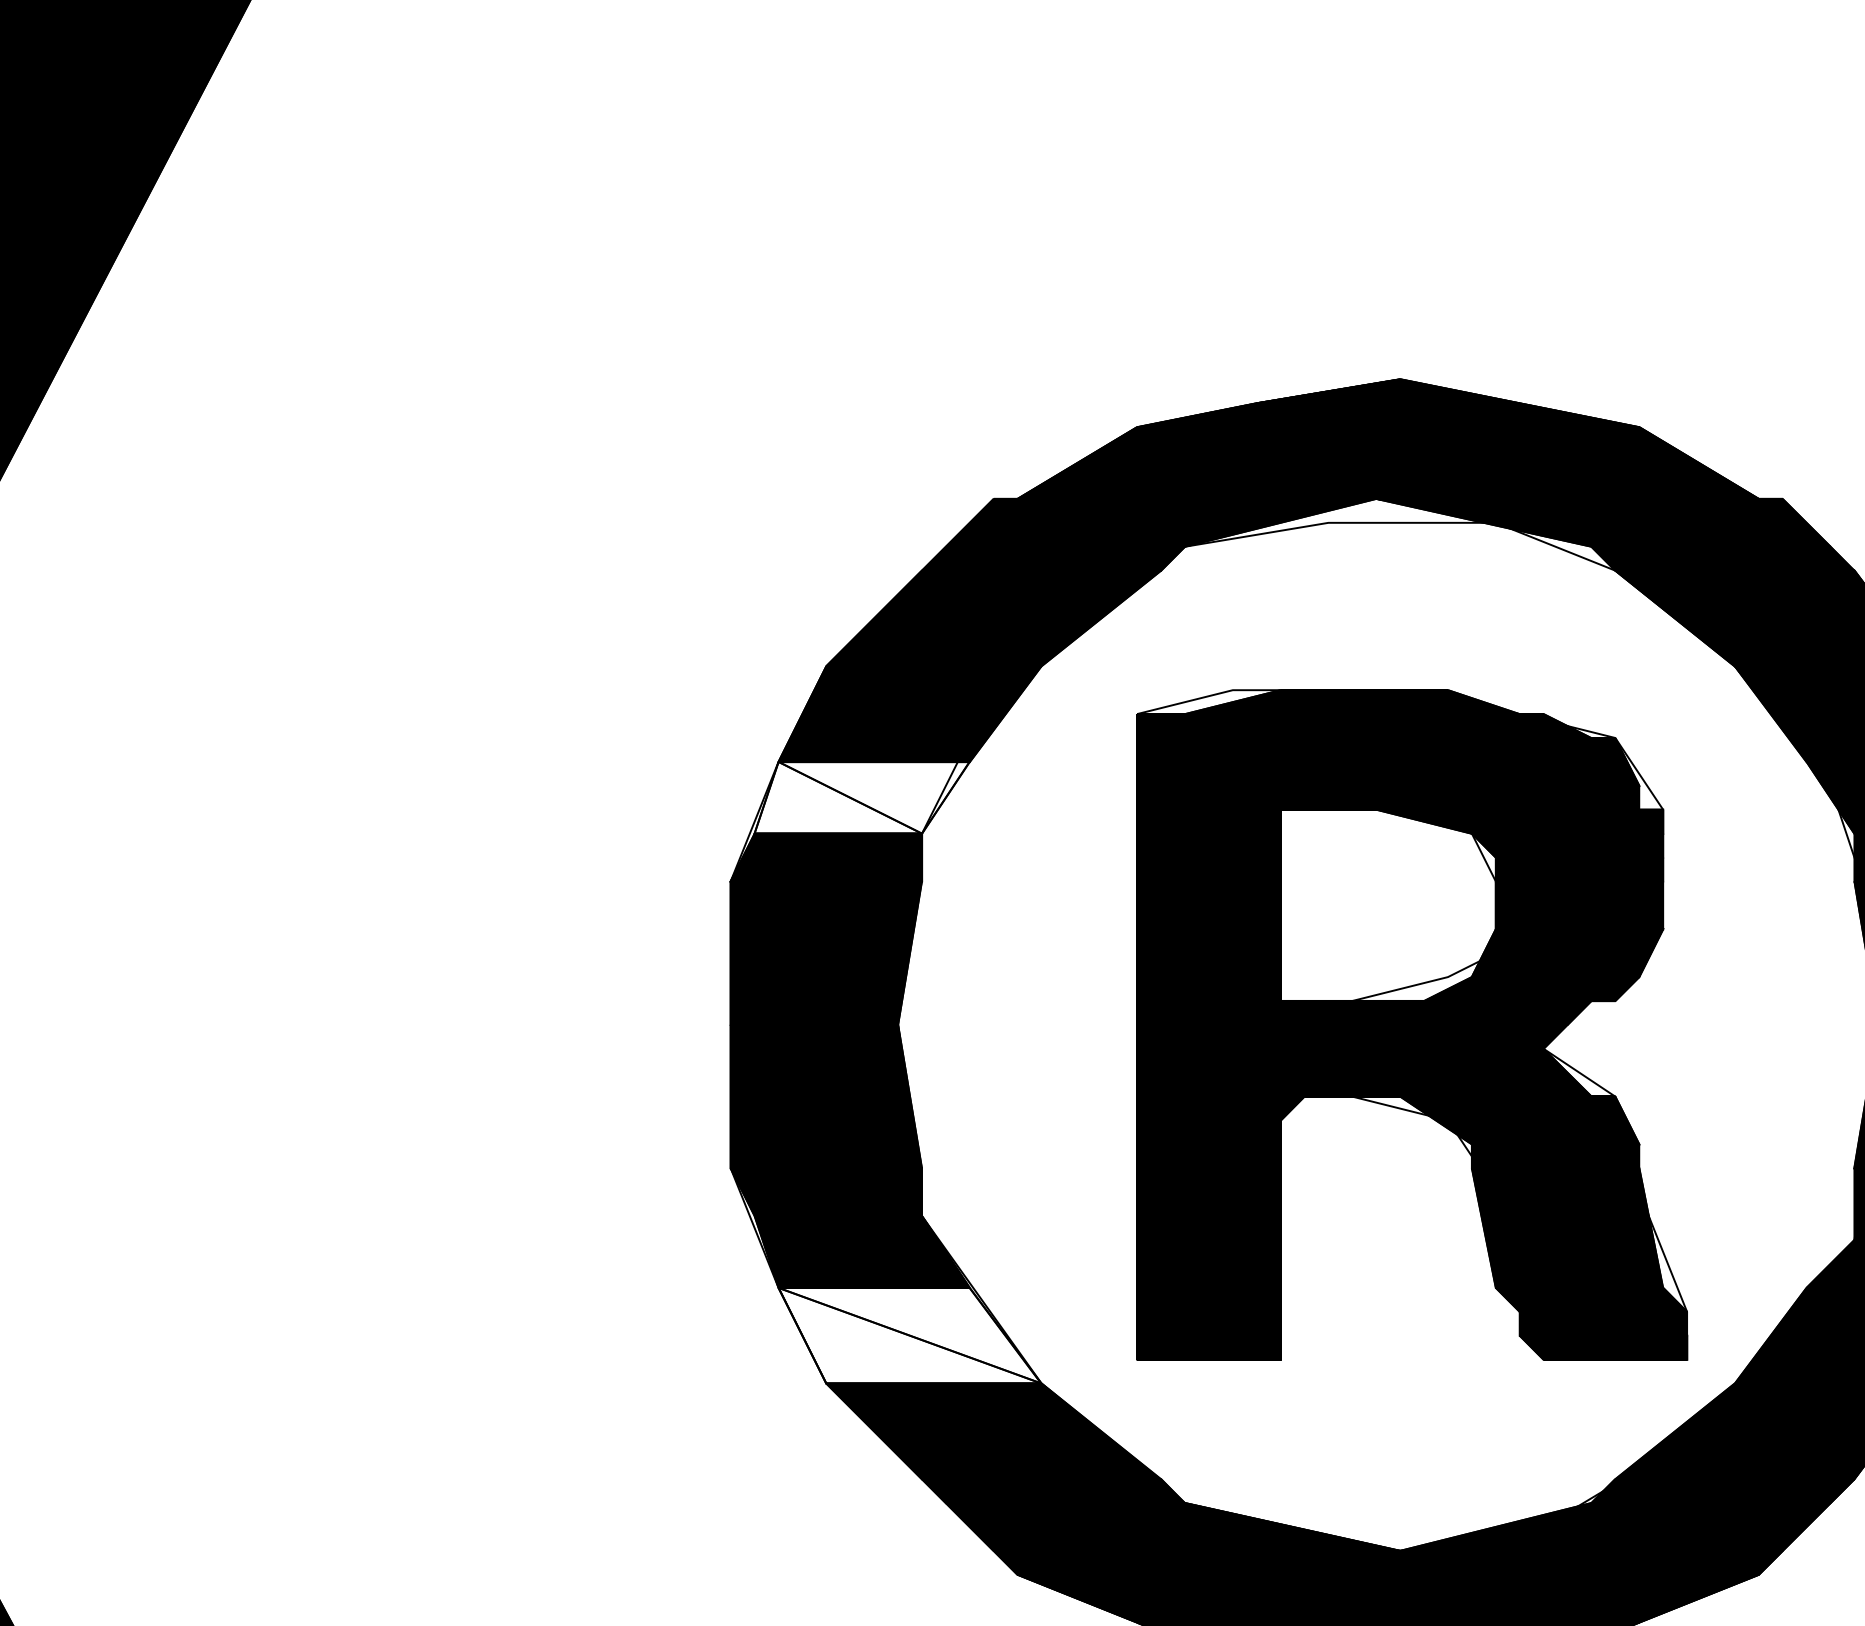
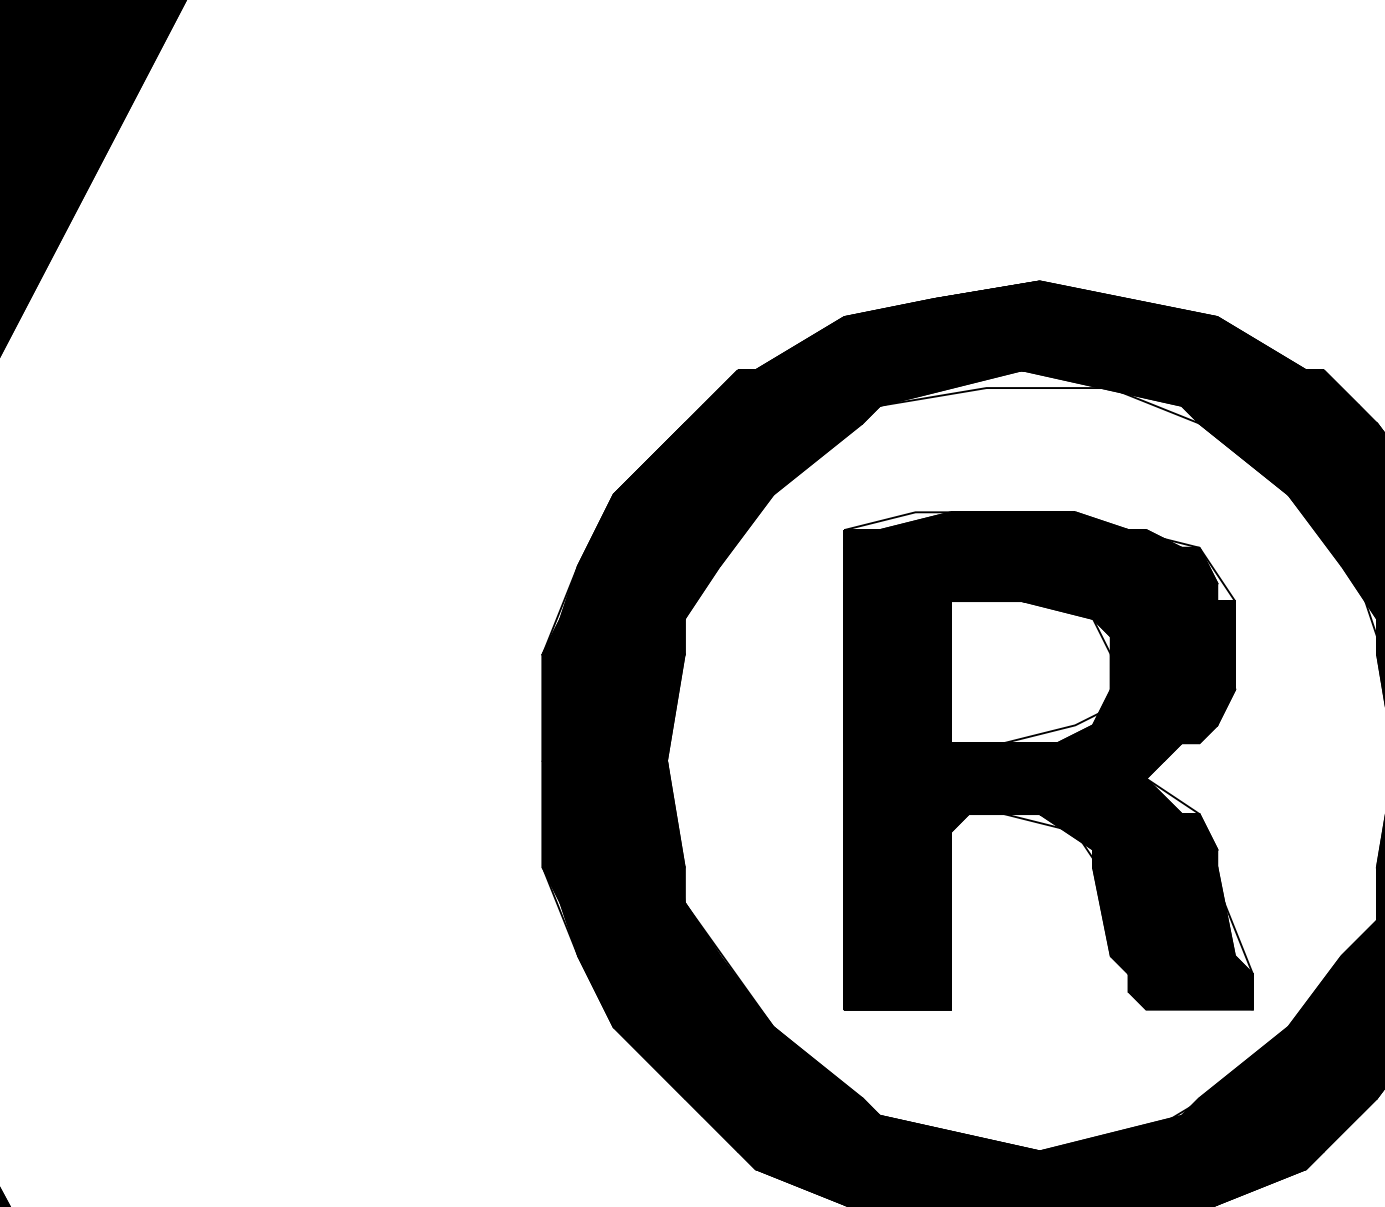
fill: (861, 796) -> (639, 591), added
fill: (909, 1335) -> (675, 991), added

